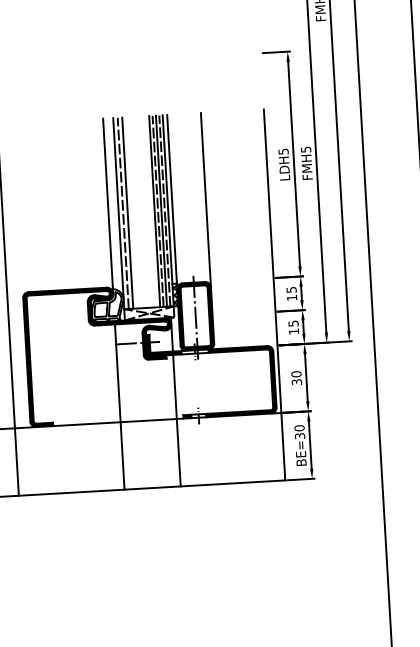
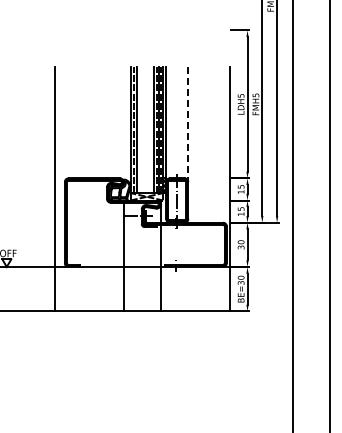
line: (206, 201) -> (188, 125), solid -> dashed
line: (108, 205) -> (124, 124), removed

